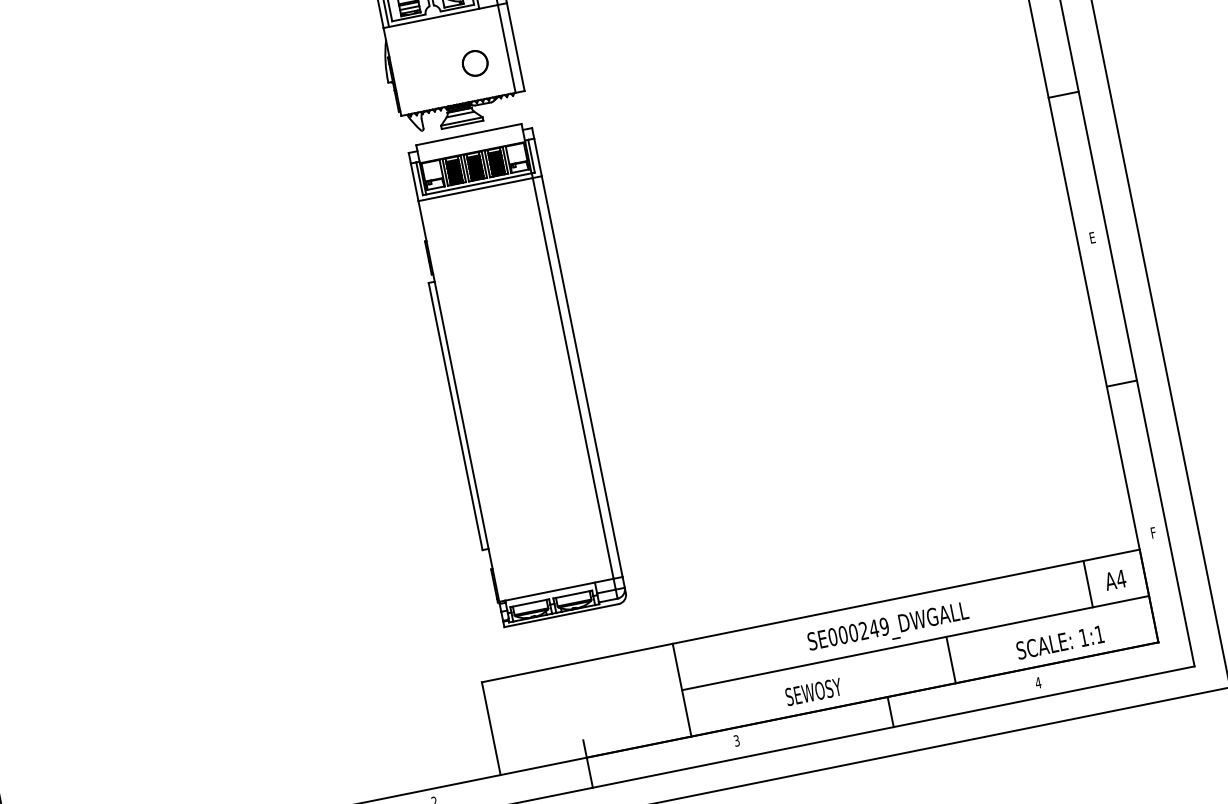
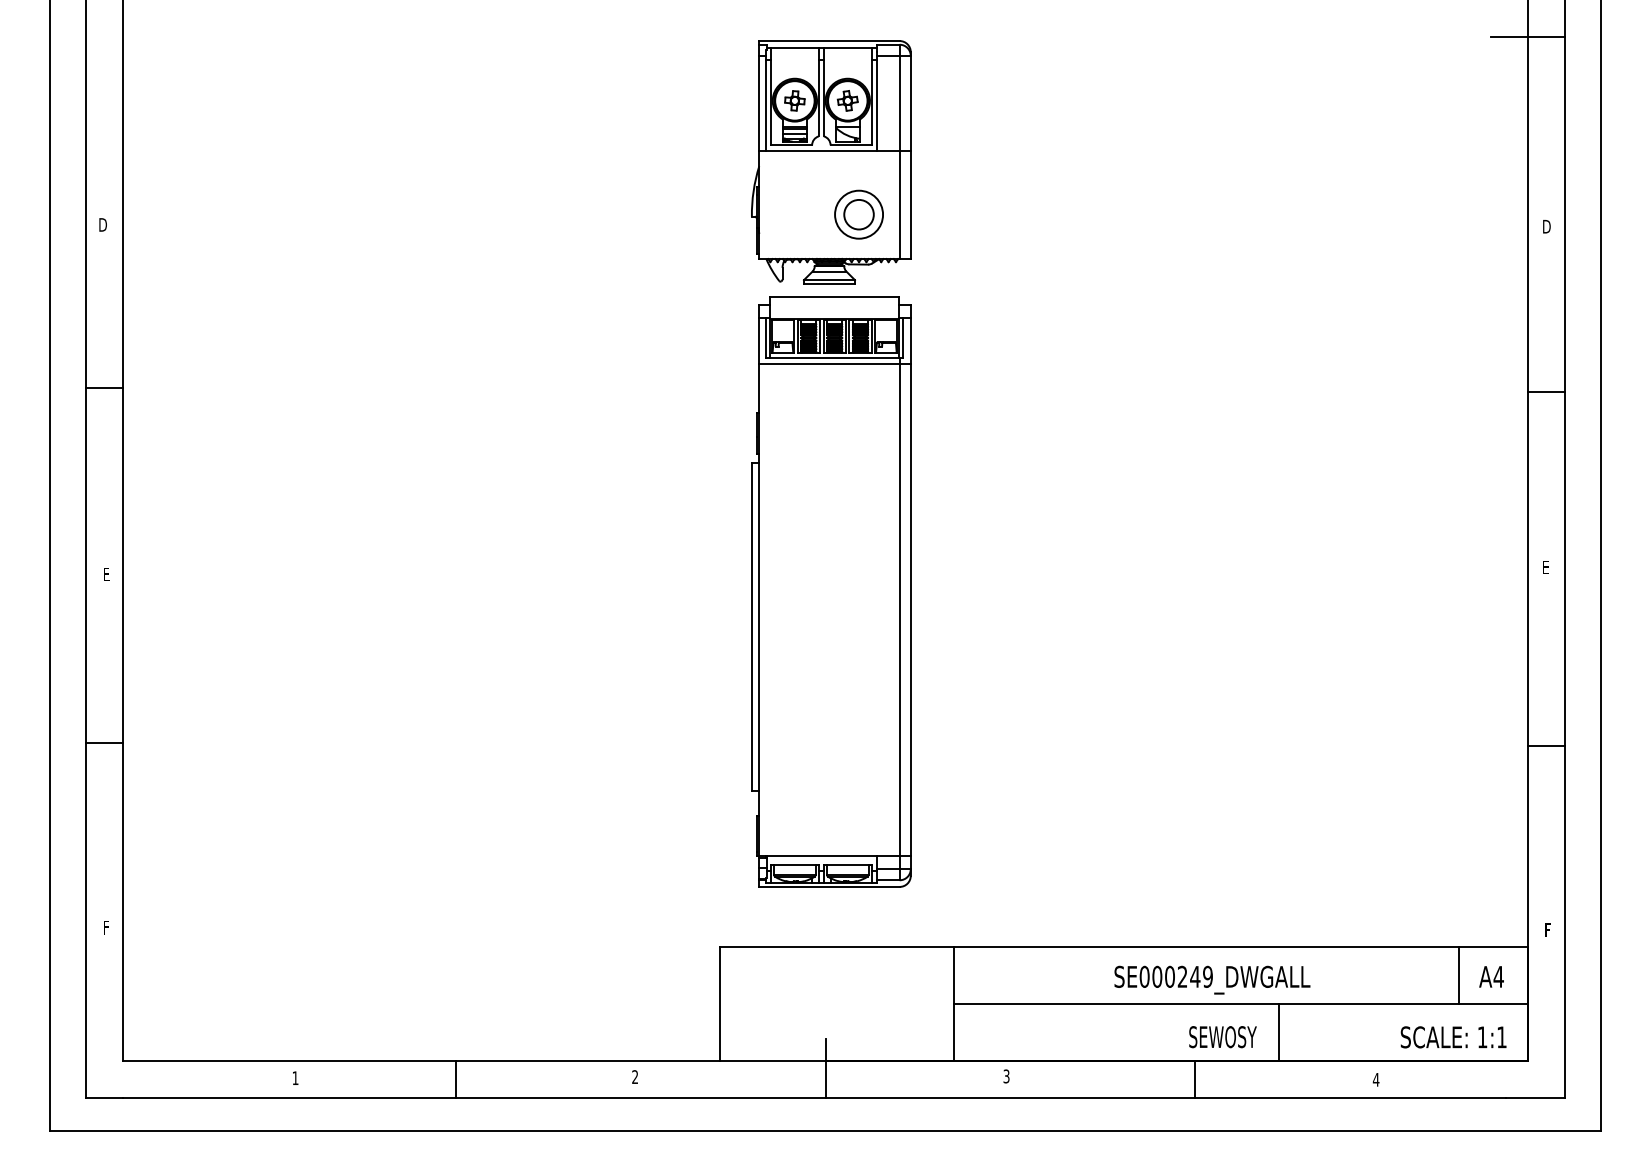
circle: (475, 63) -> (859, 214), size x1.6
text: (1060, 642) -> (1453, 1037), moved
text: (813, 692) -> (1222, 1037), moved

